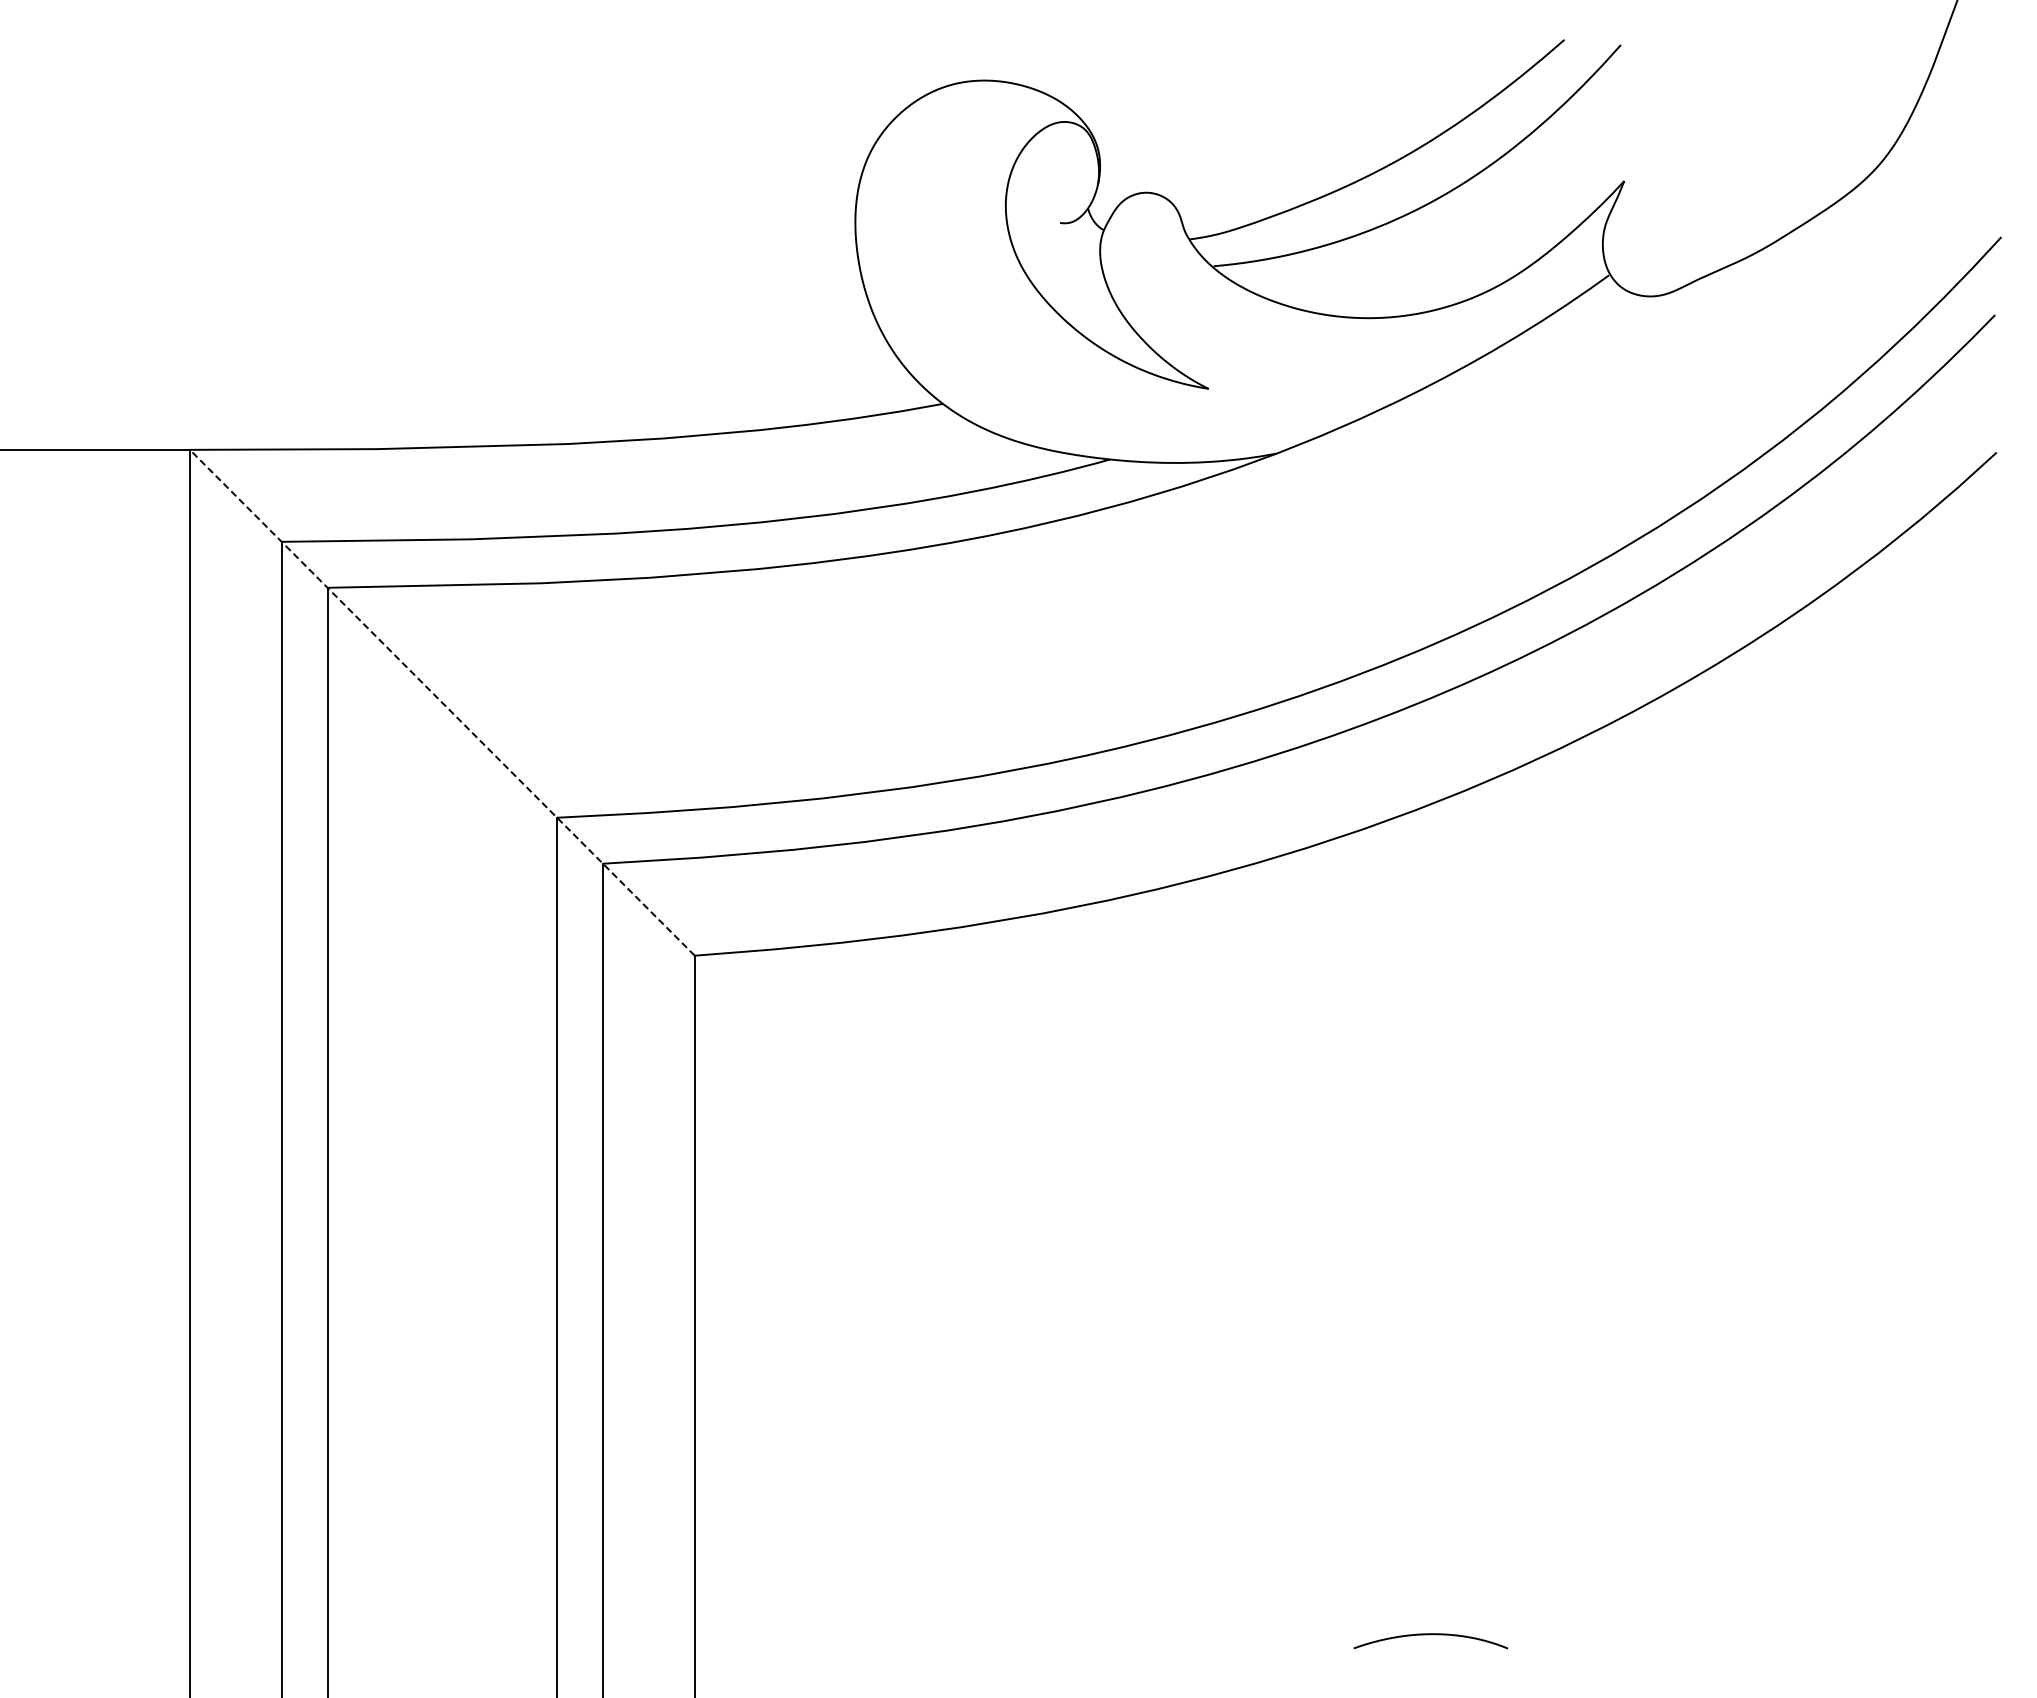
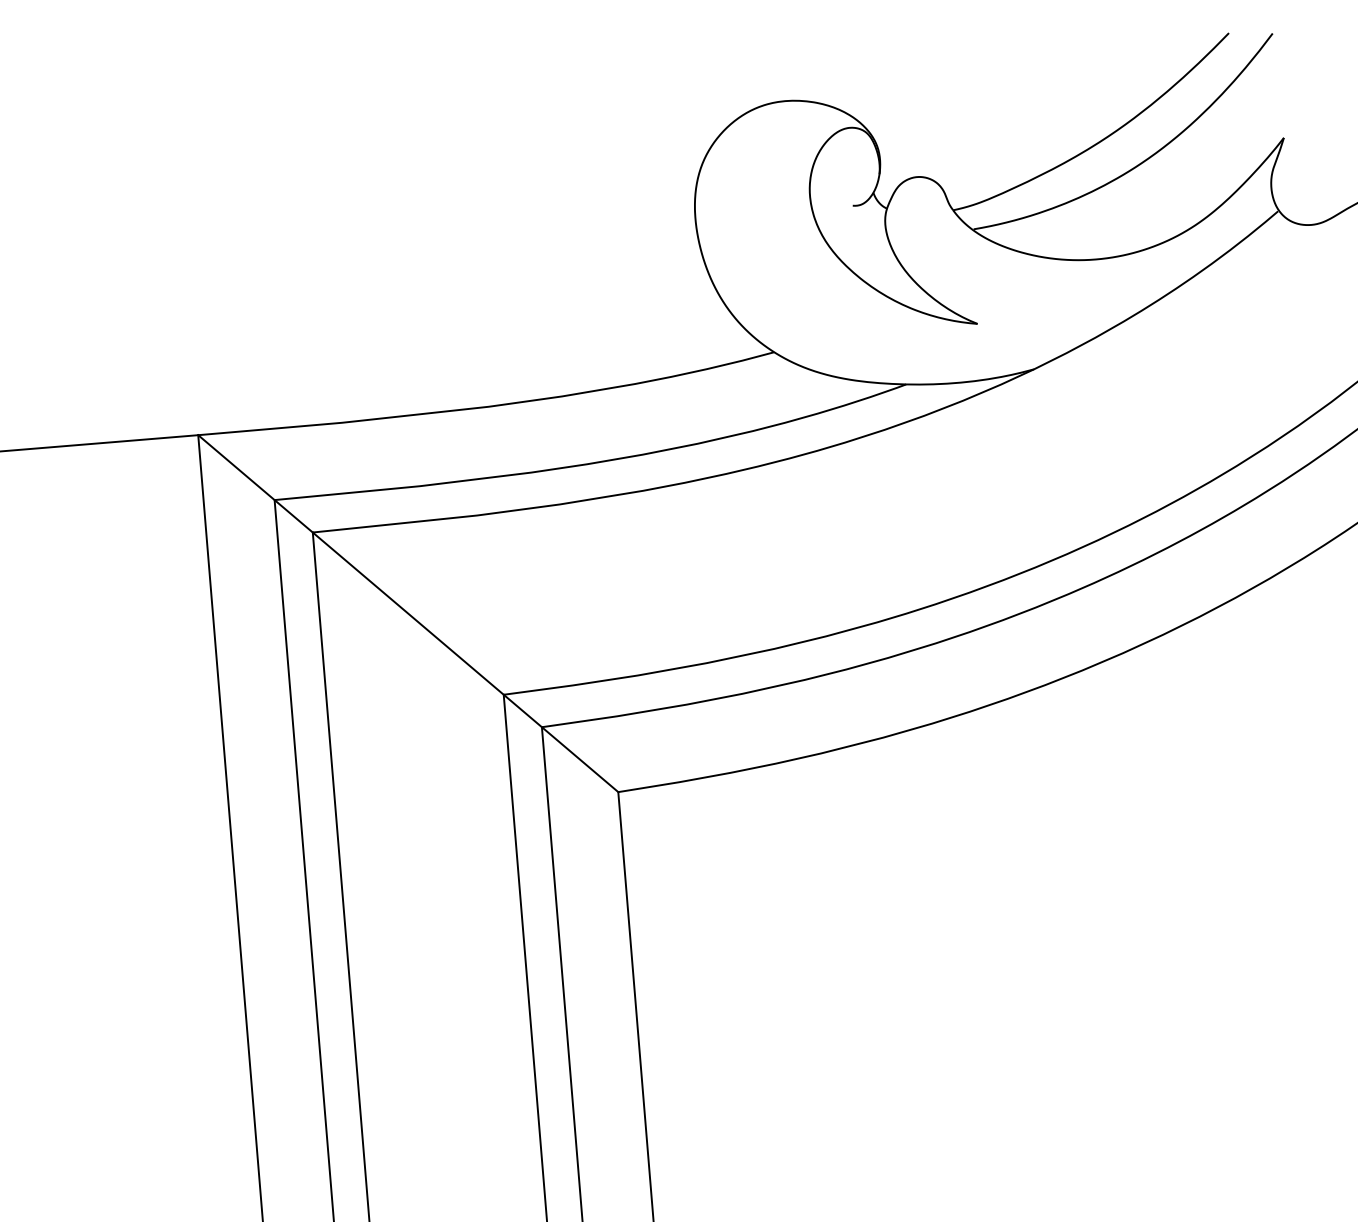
line: (441, 702) -> (407, 613), dashed -> solid

